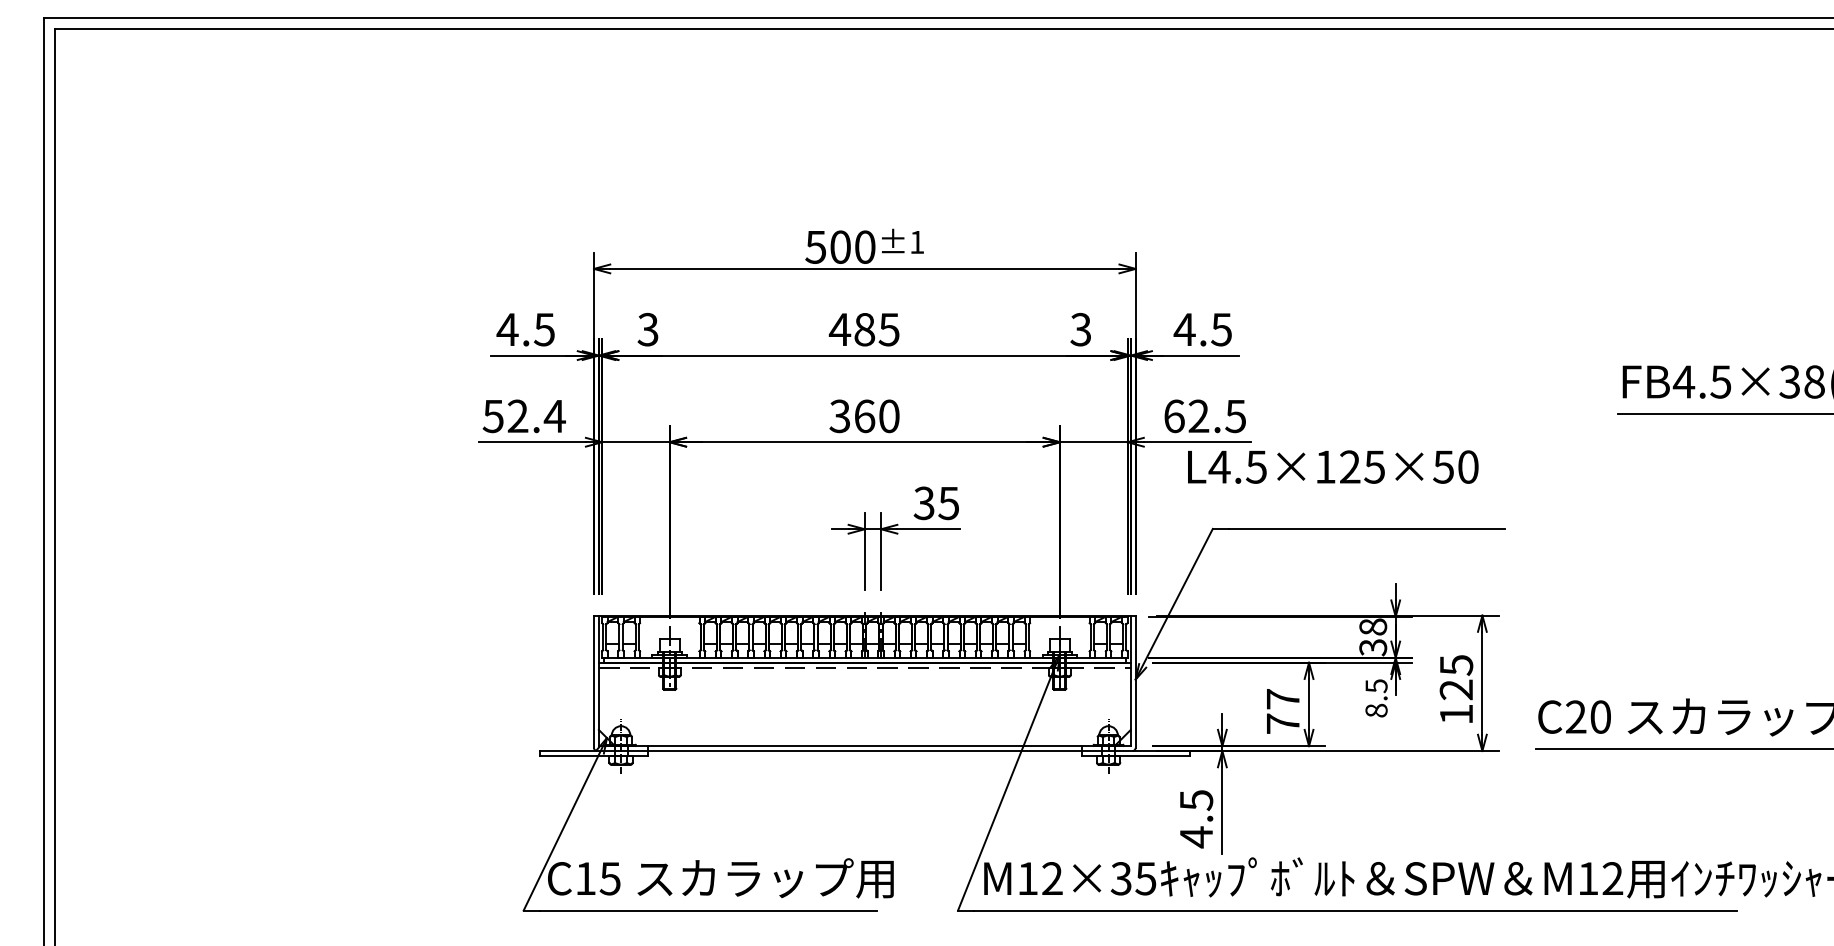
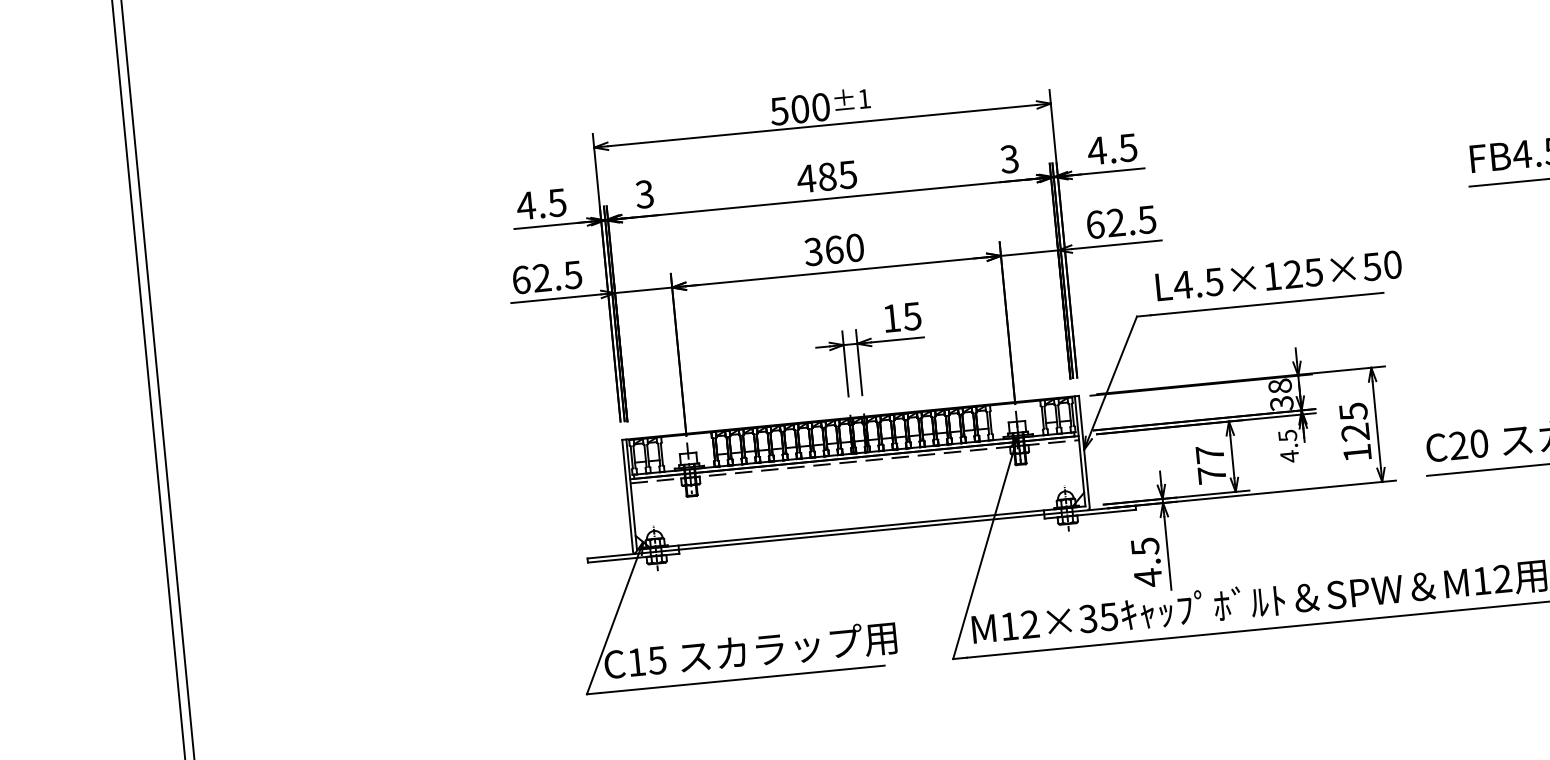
text: (523, 416) -> (546, 277), 52.4 -> 62.5
text: (1333, 466) -> (1279, 275), moved
text: (923, 503) -> (890, 318), 35 -> 15
text: (1376, 710) -> (1289, 456), 8.5 -> 4.5

